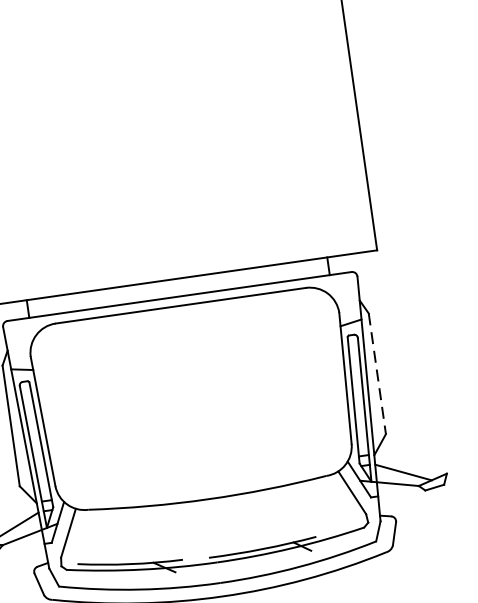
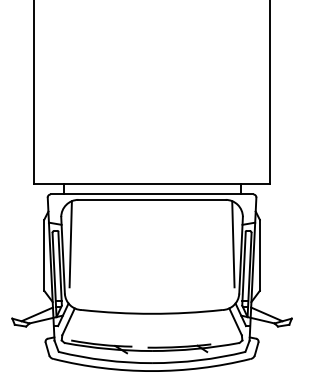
line: (329, 361) -> (233, 244), added
line: (376, 374) -> (259, 255), dashed -> solid
line: (53, 401) -> (70, 244), added

